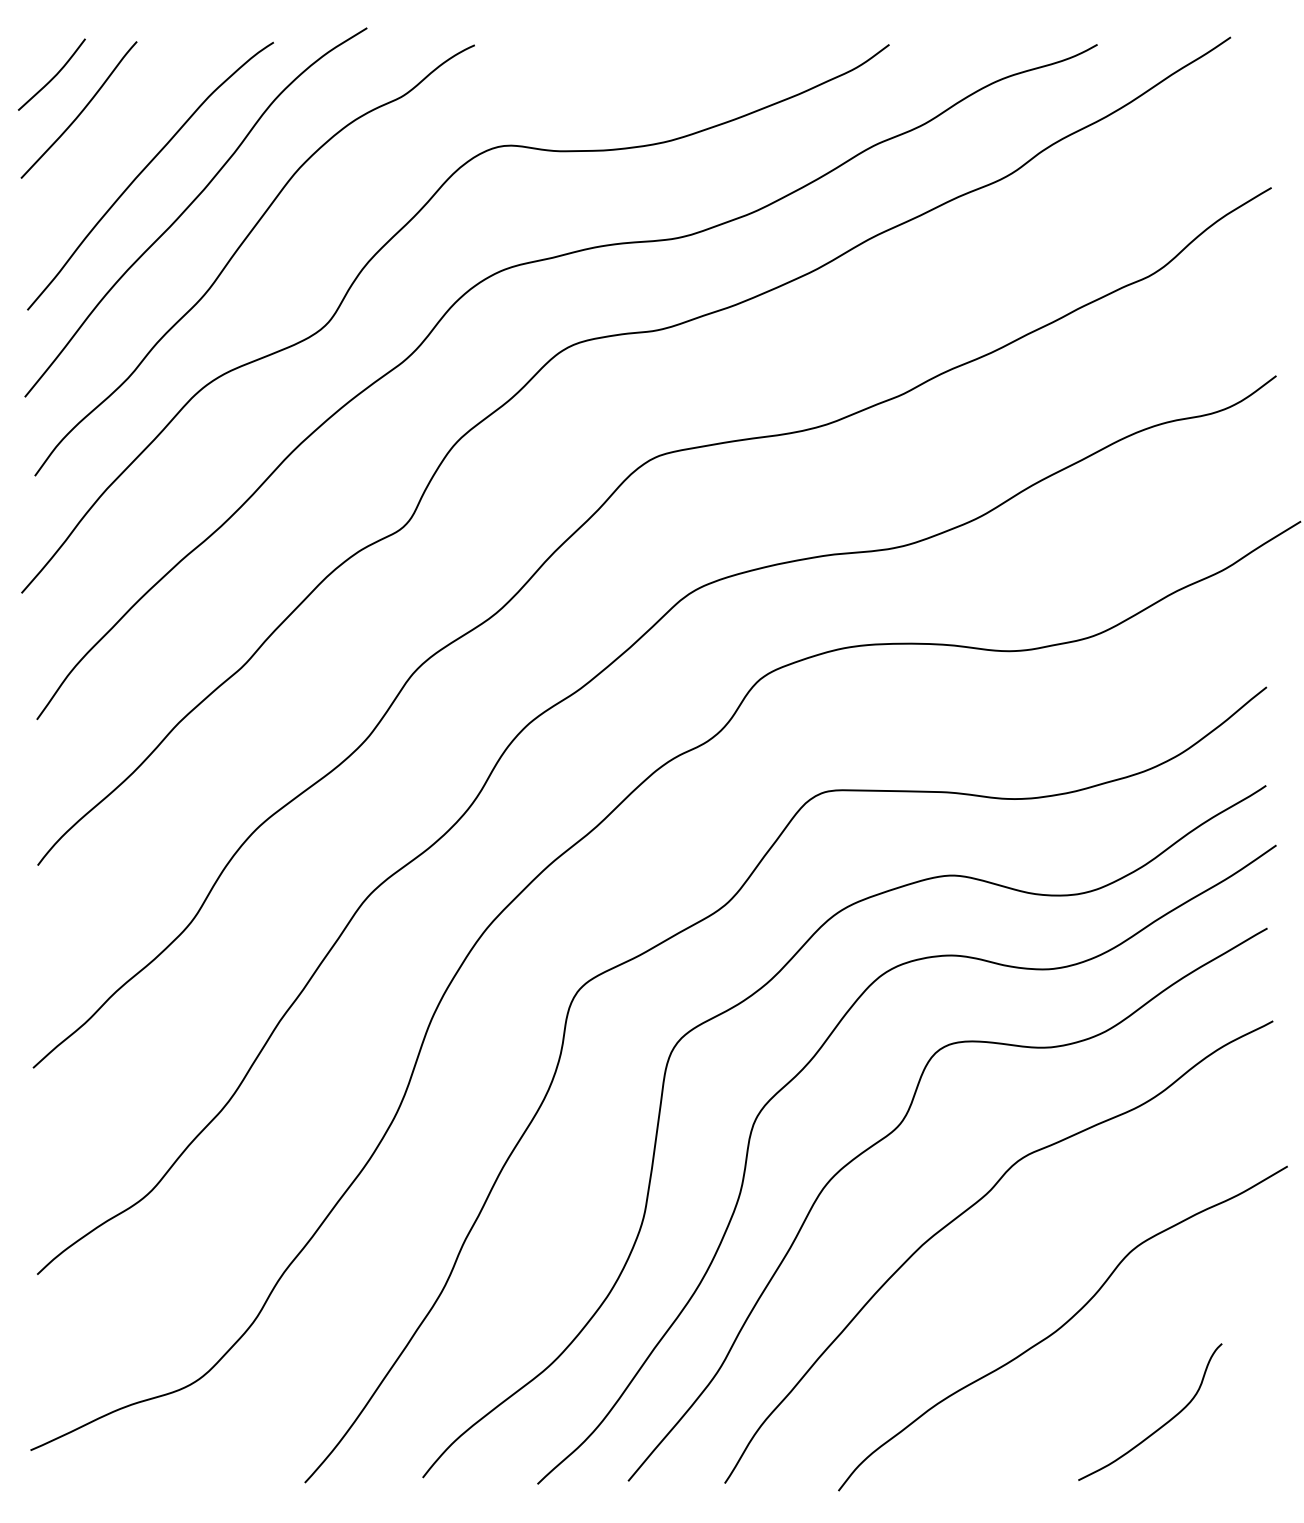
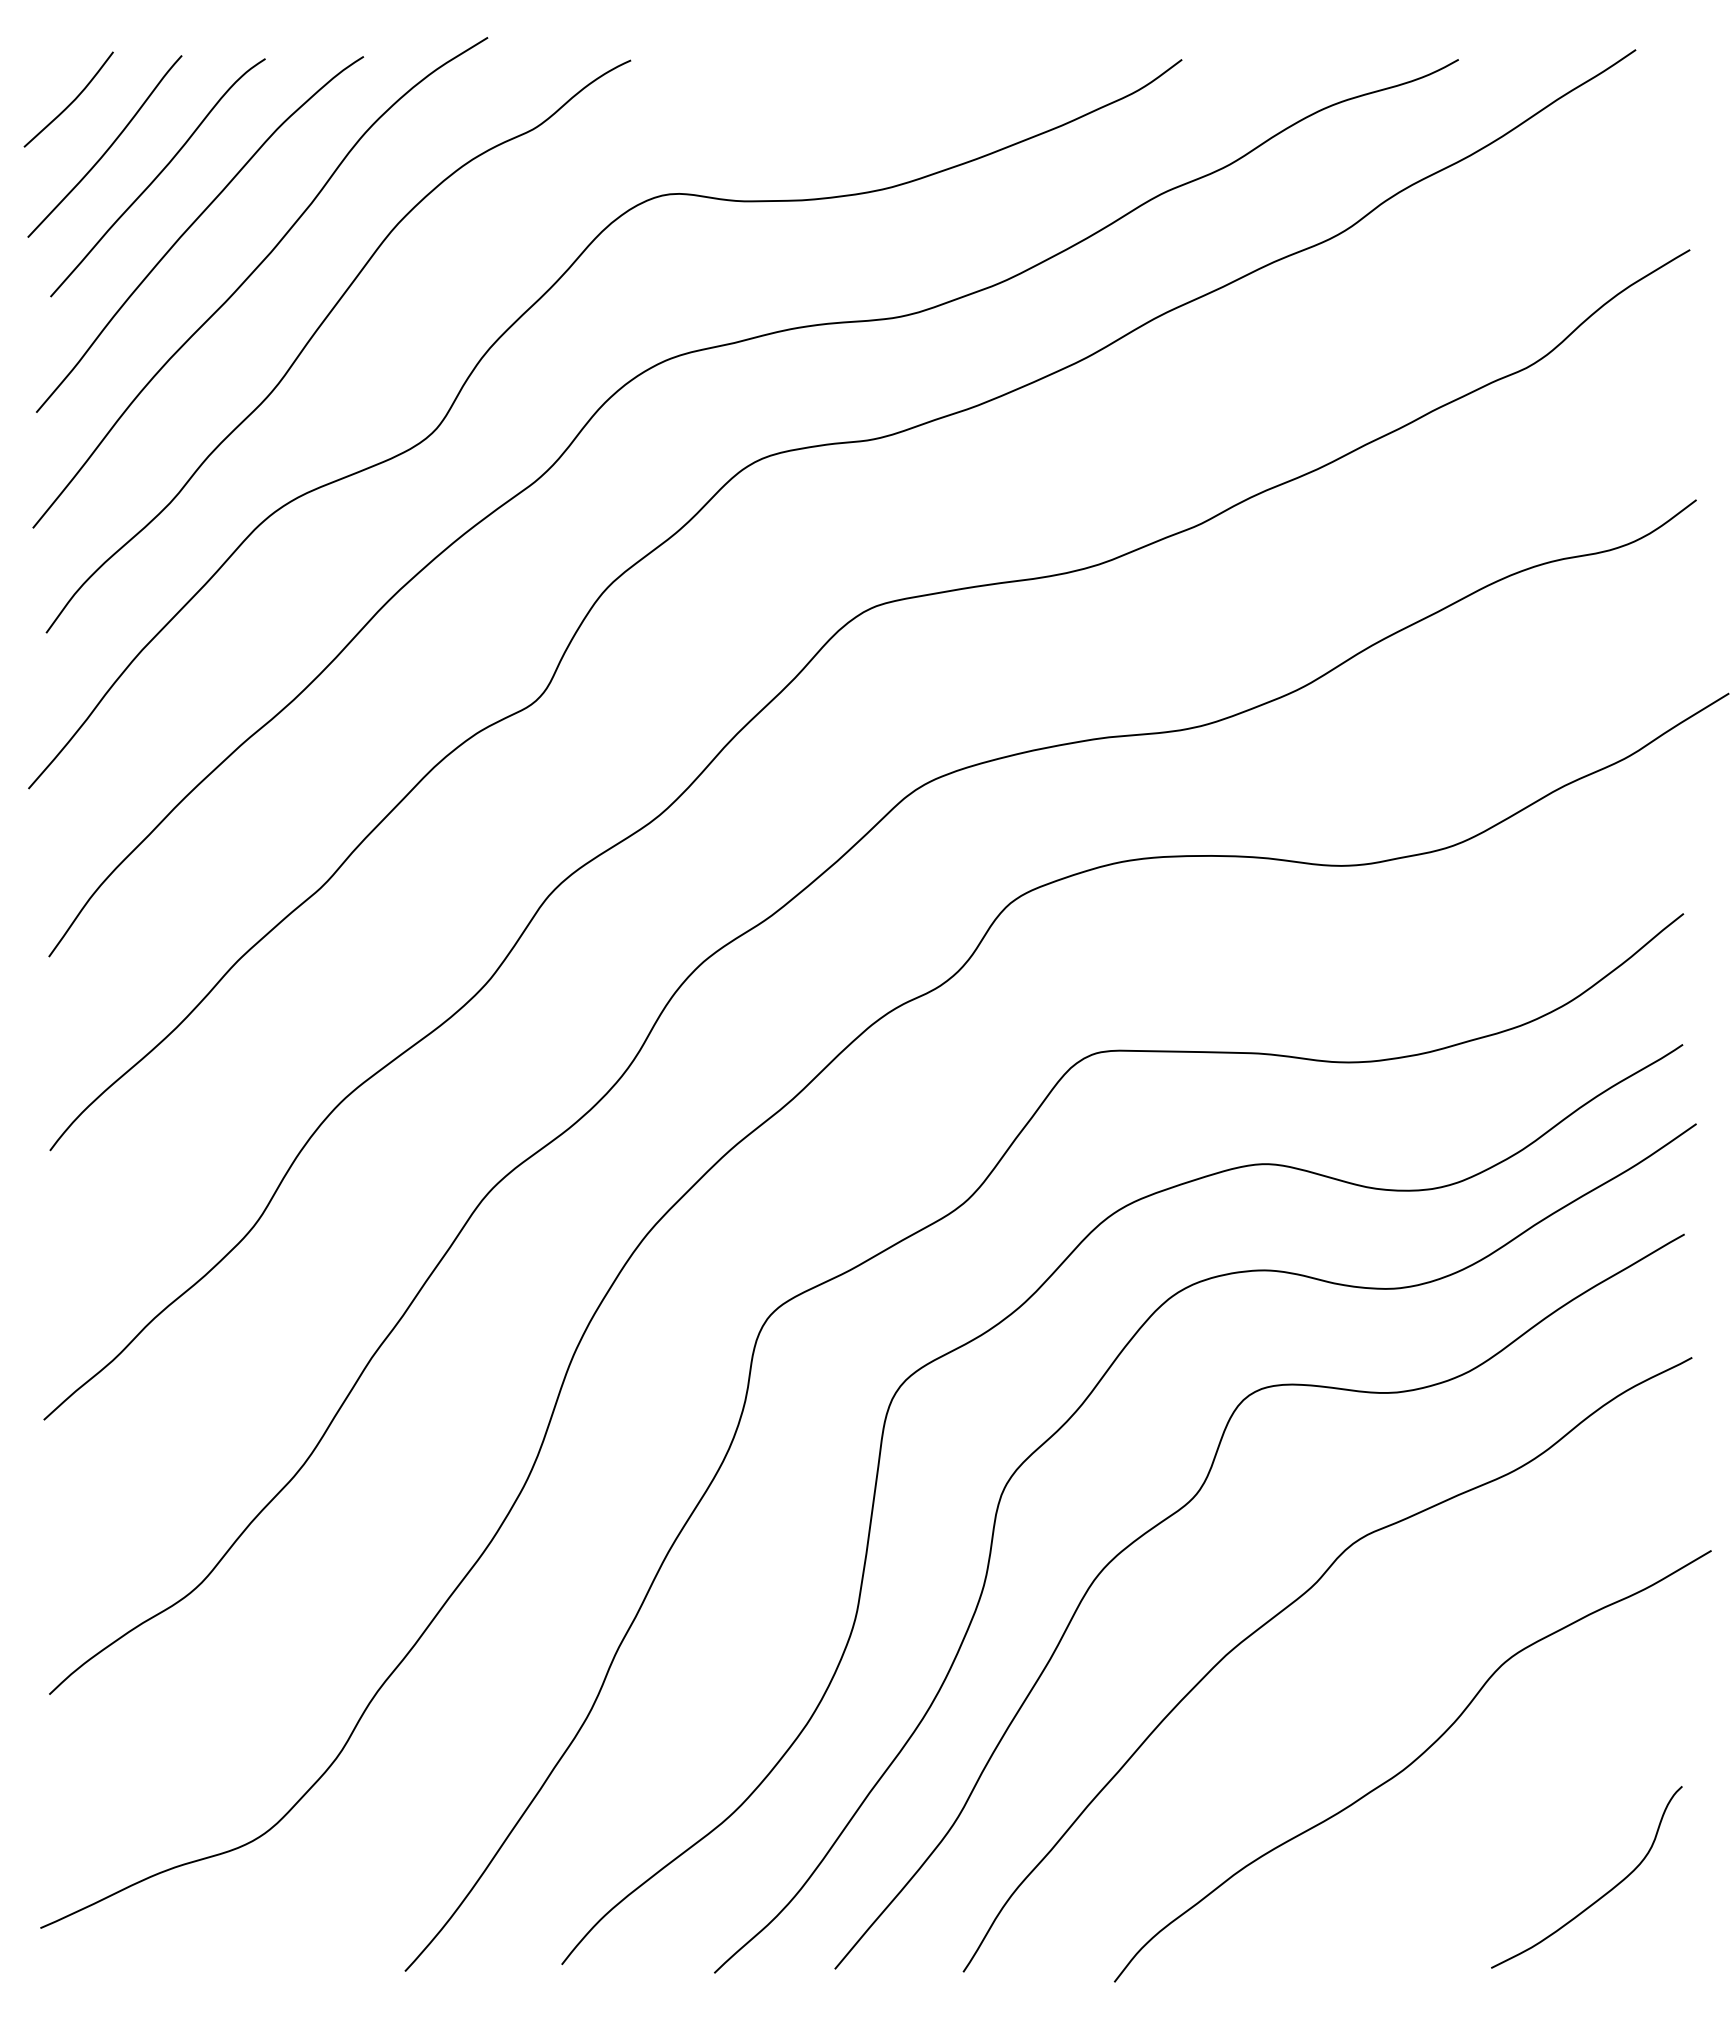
curve: (118, 133) -> (157, 177), added
curve: (1159, 1427) -> (1599, 1897), moved

